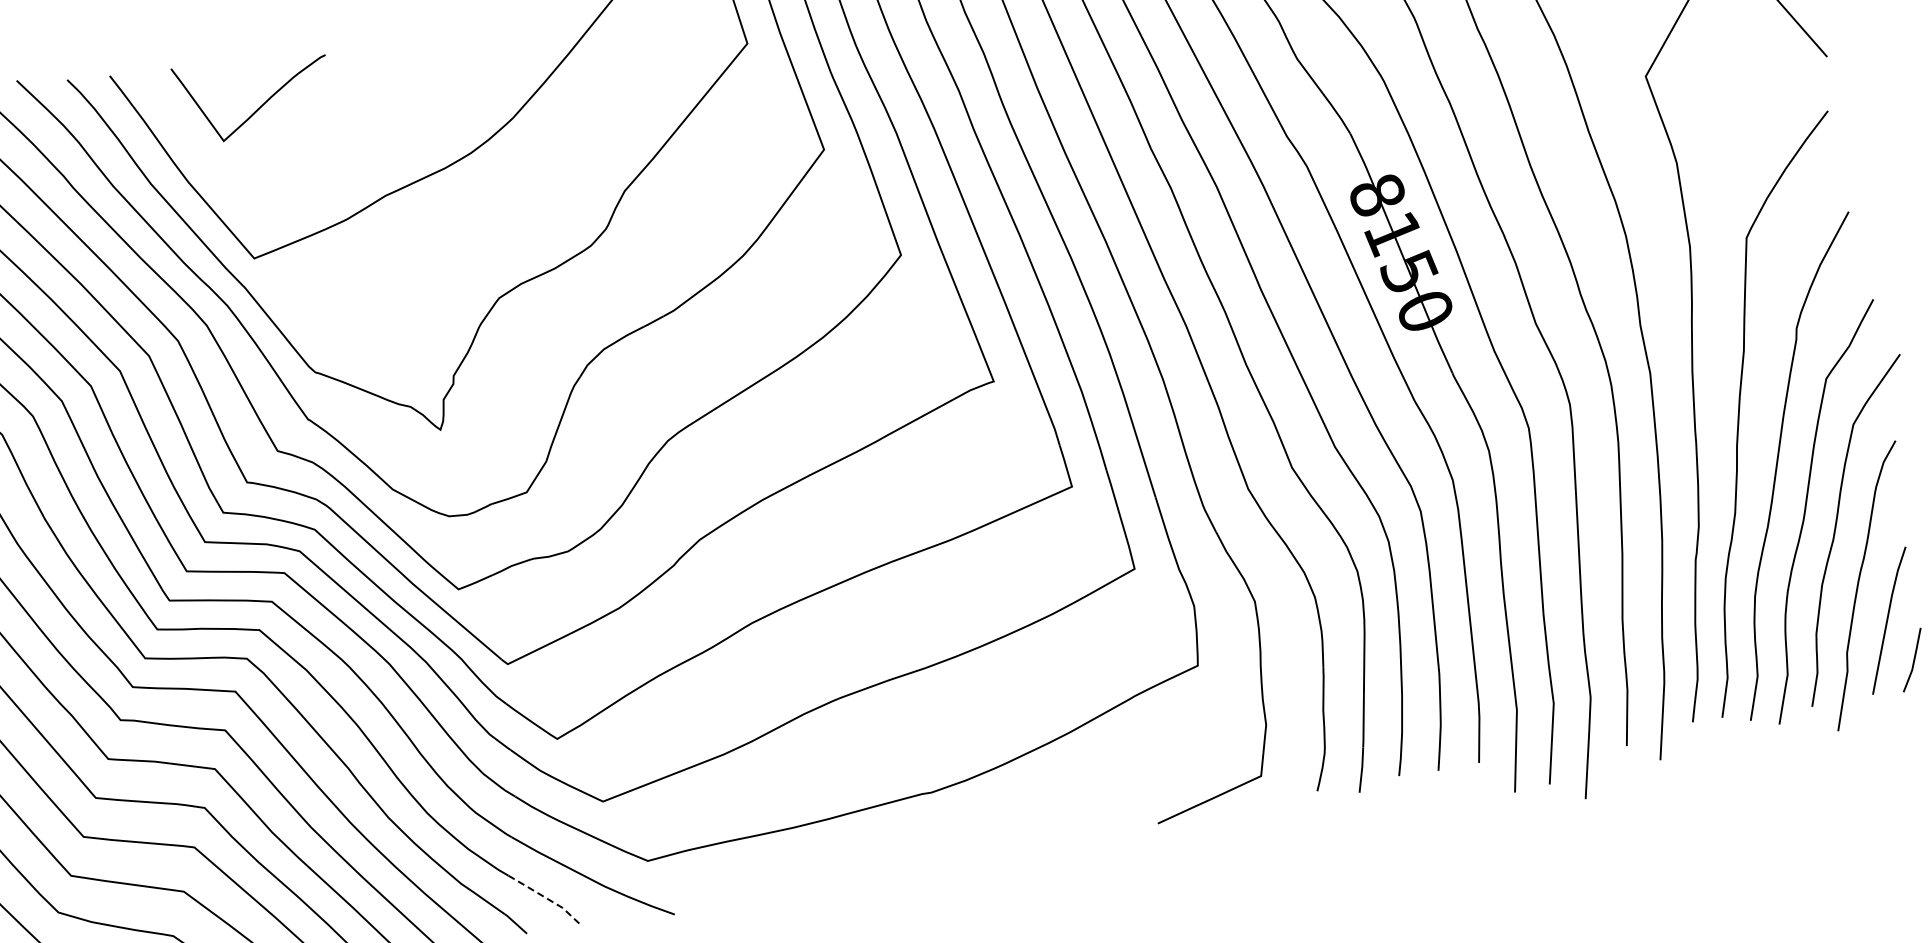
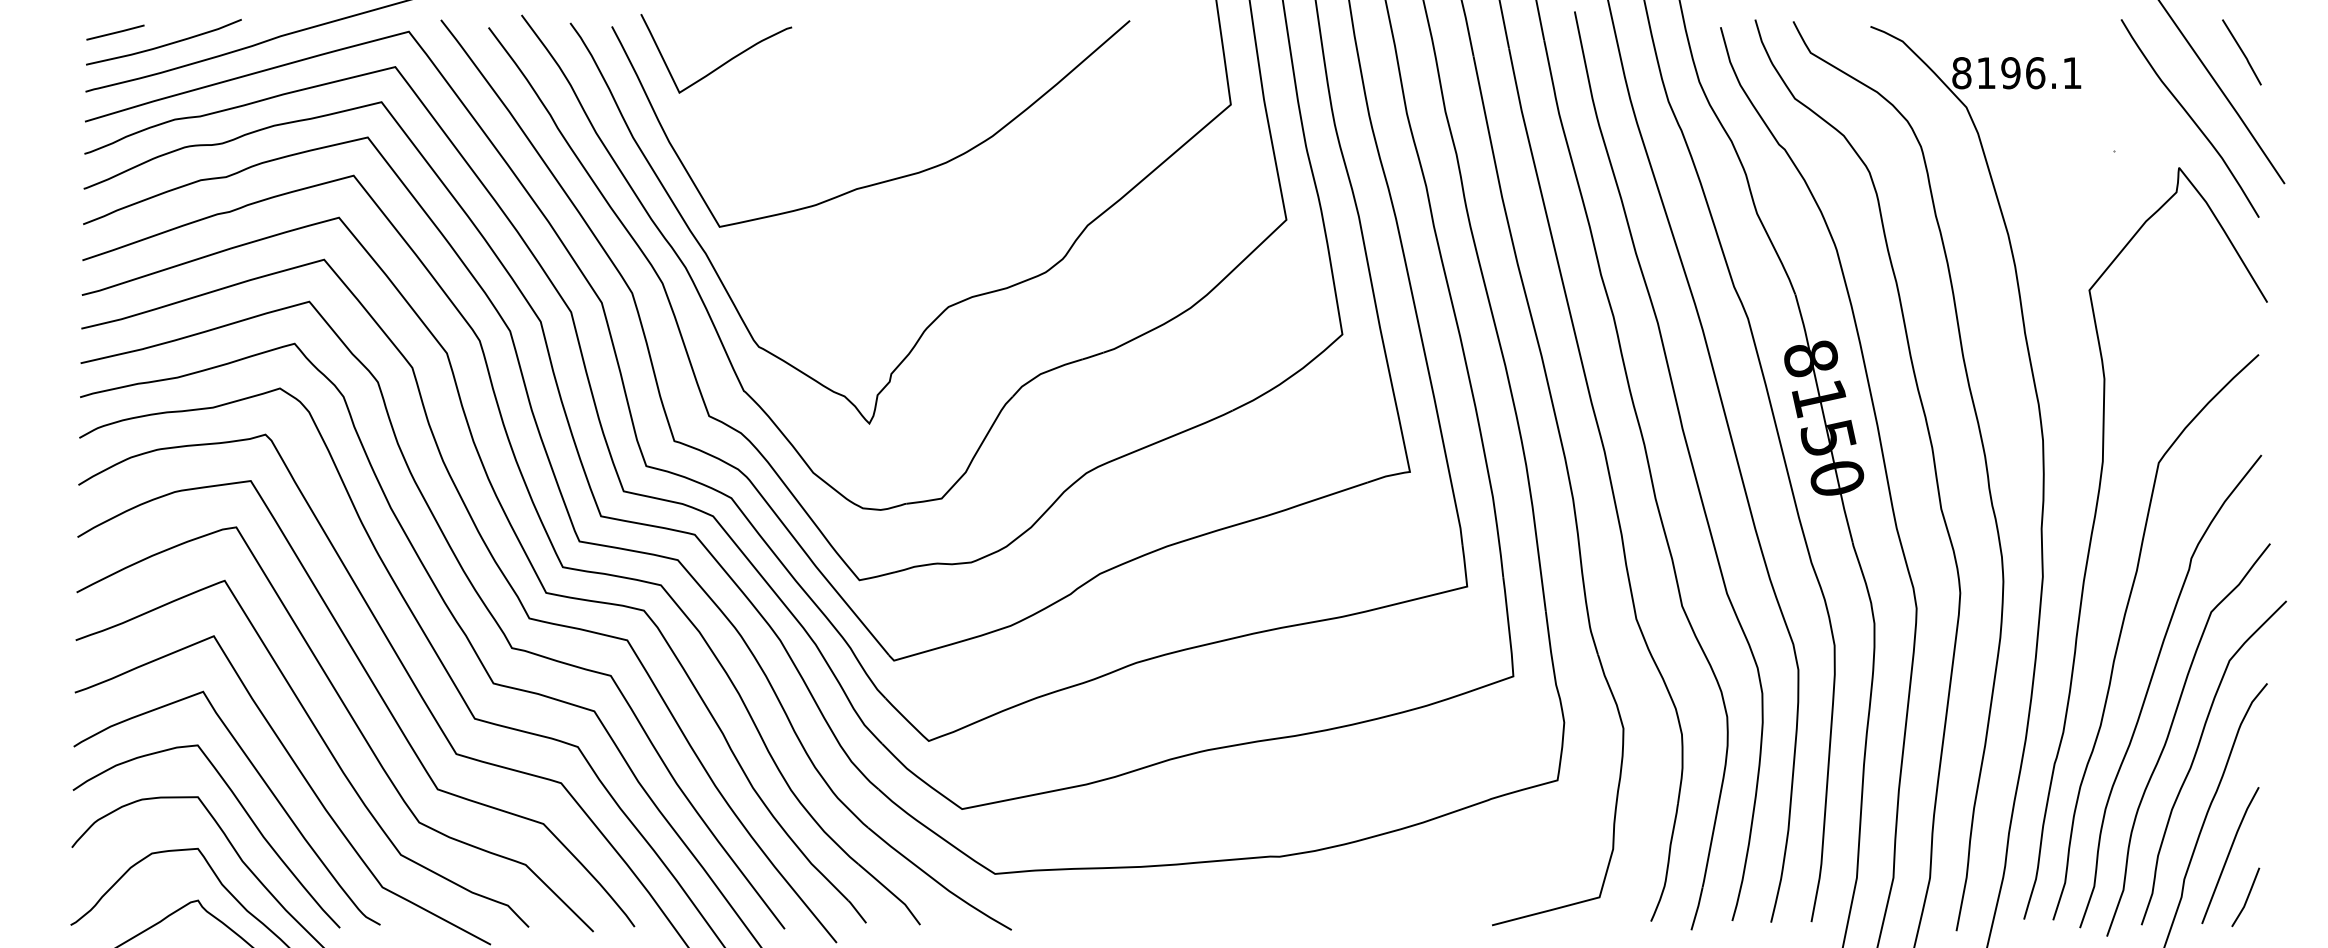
curve: (263, 102) -> (724, 62), moved
line: (546, 898) -> (891, 892), dashed -> solid

